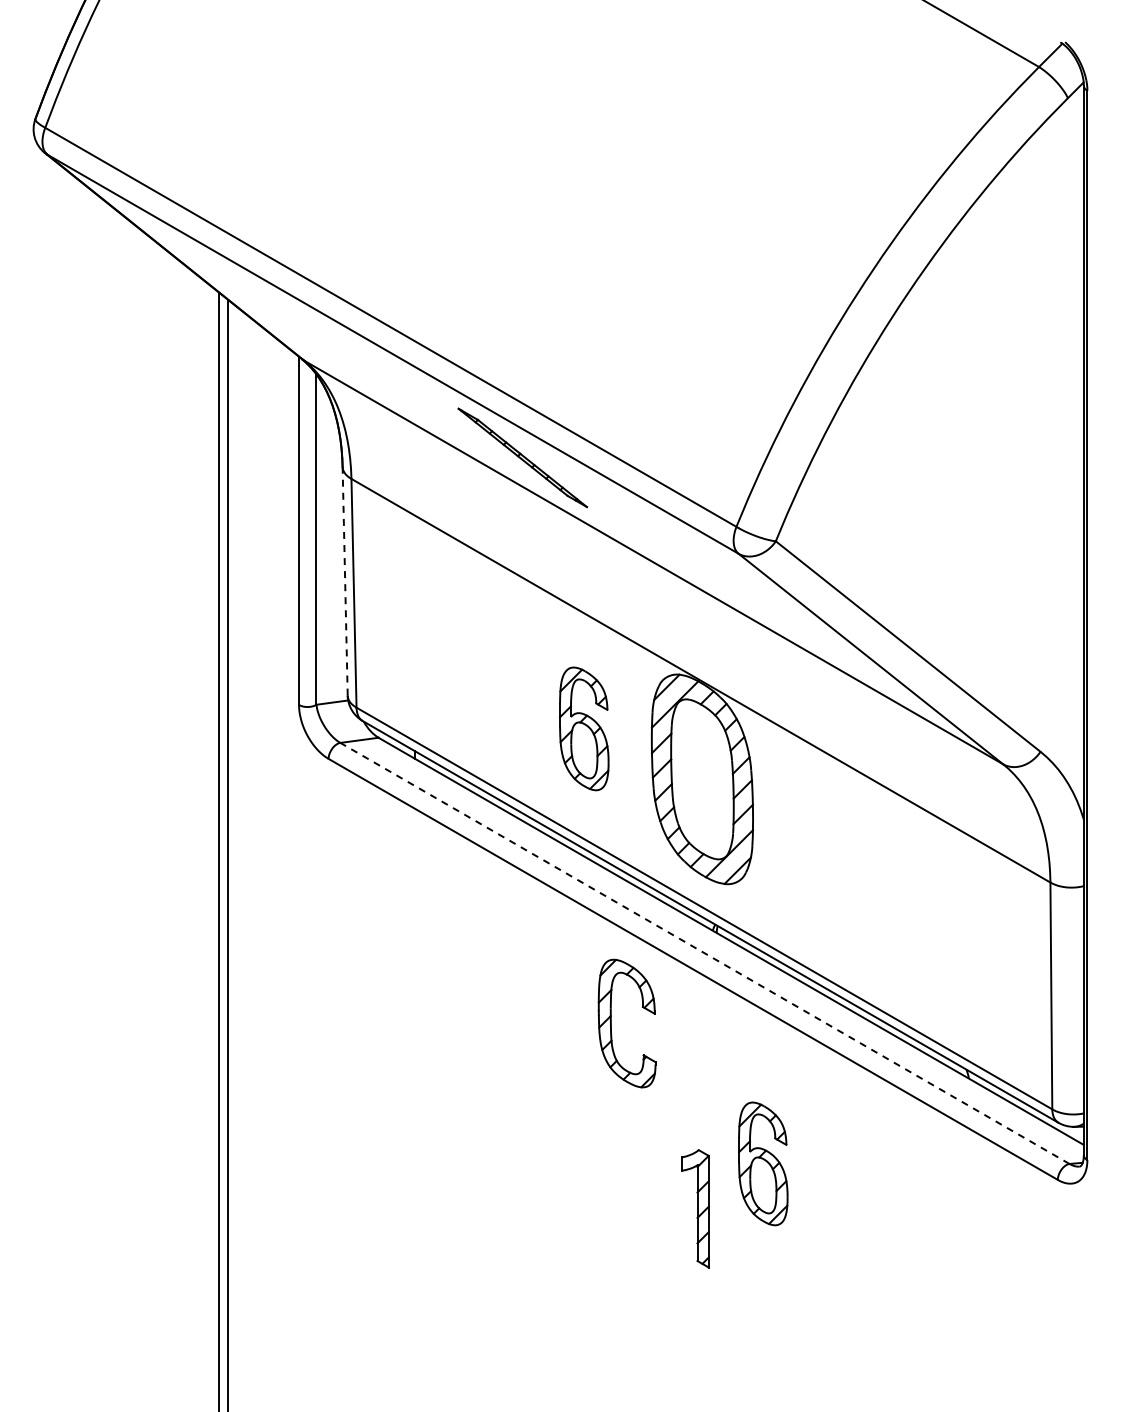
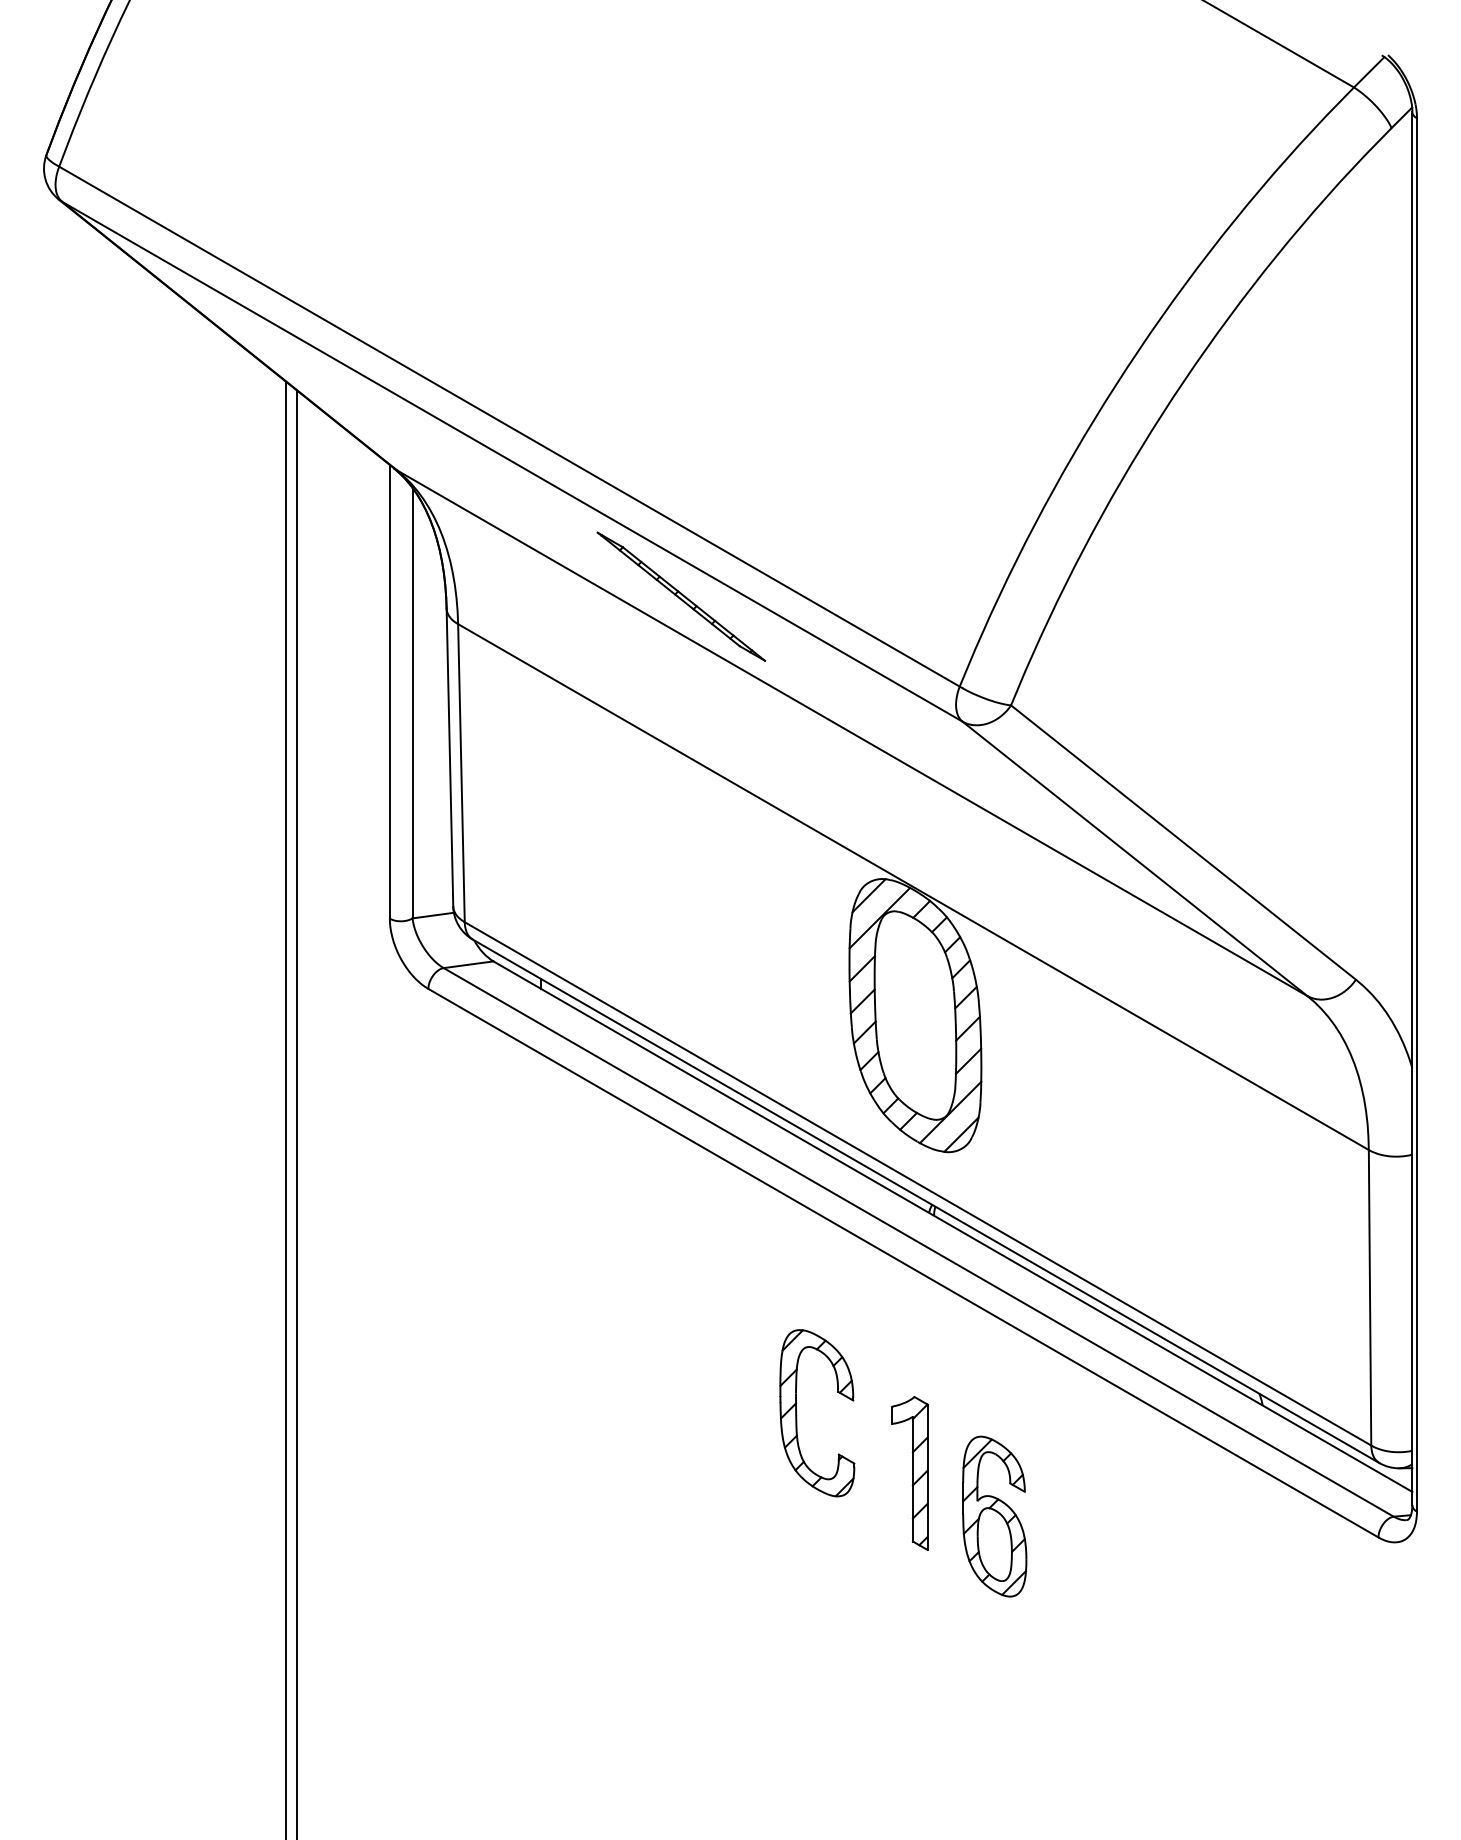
line: (345, 580) -> (450, 756), dashed -> solid
part: (584, 728) -> (761, 949), removed
line: (704, 953) -> (918, 1242), dashed -> solid
part: (611, 1023) -> (796, 1413), moved
part: (695, 1208) -> (910, 1473), moved

